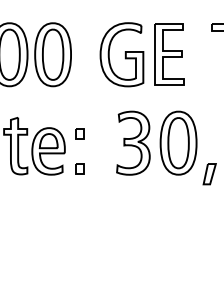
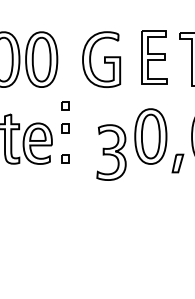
part: (170, 54) -> (154, 57), moved
part: (80, 107) -> (65, 105), added
part: (133, 143) -> (111, 152), moved

